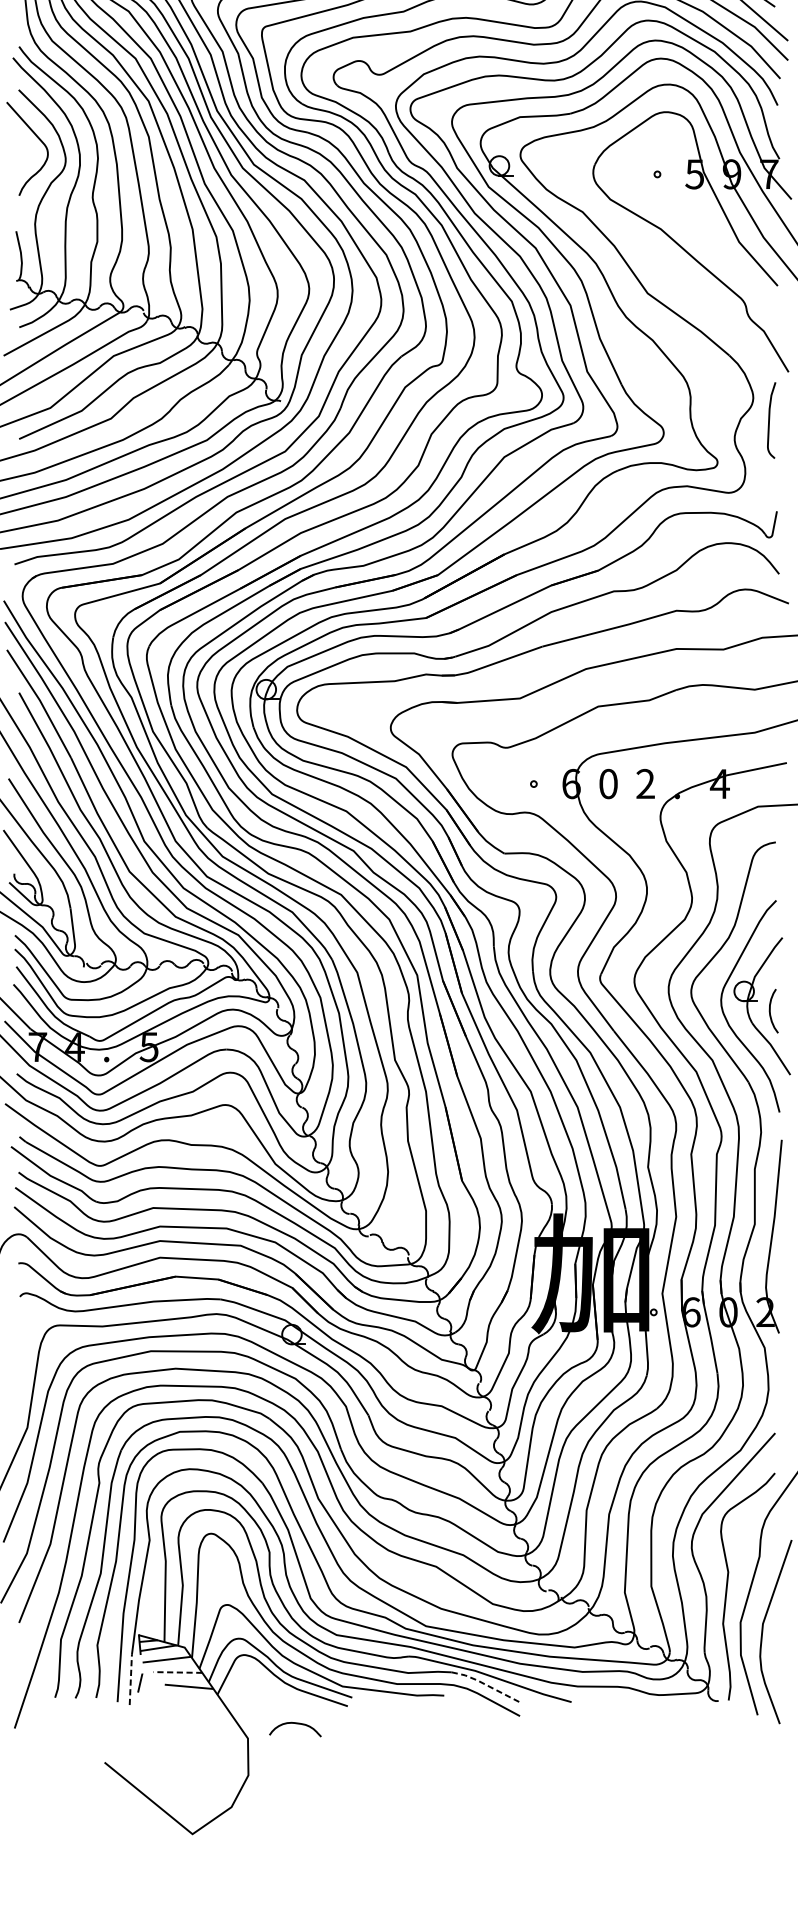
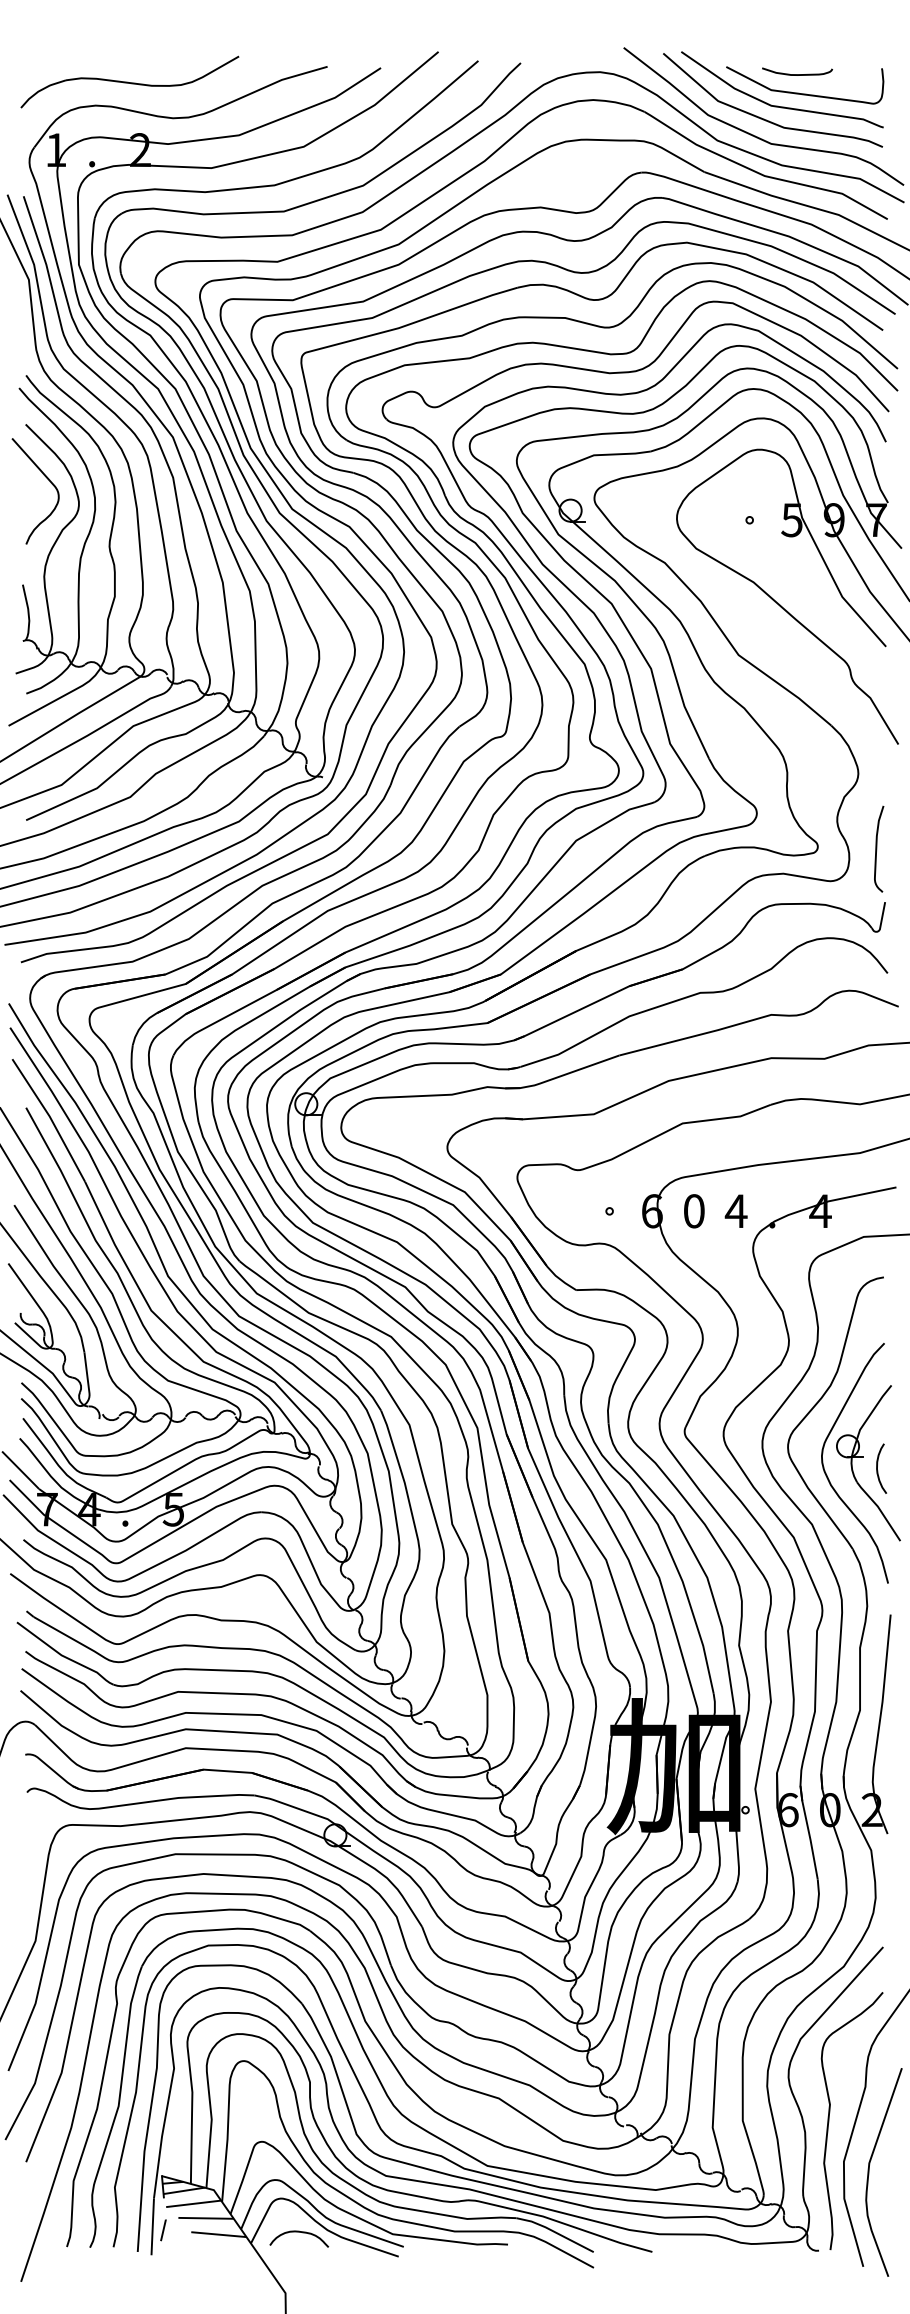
curve: (770, 419) -> (877, 848), moved
text: (644, 783) -> (735, 1210), 2 -> 4
line: (178, 1672) -> (206, 2218), dashed -> solid
line: (130, 1679) -> (152, 2226), dashed -> solid
line: (486, 1684) -> (555, 2232), dashed -> solid
curve: (298, 1724) -> (302, 2233), moved

